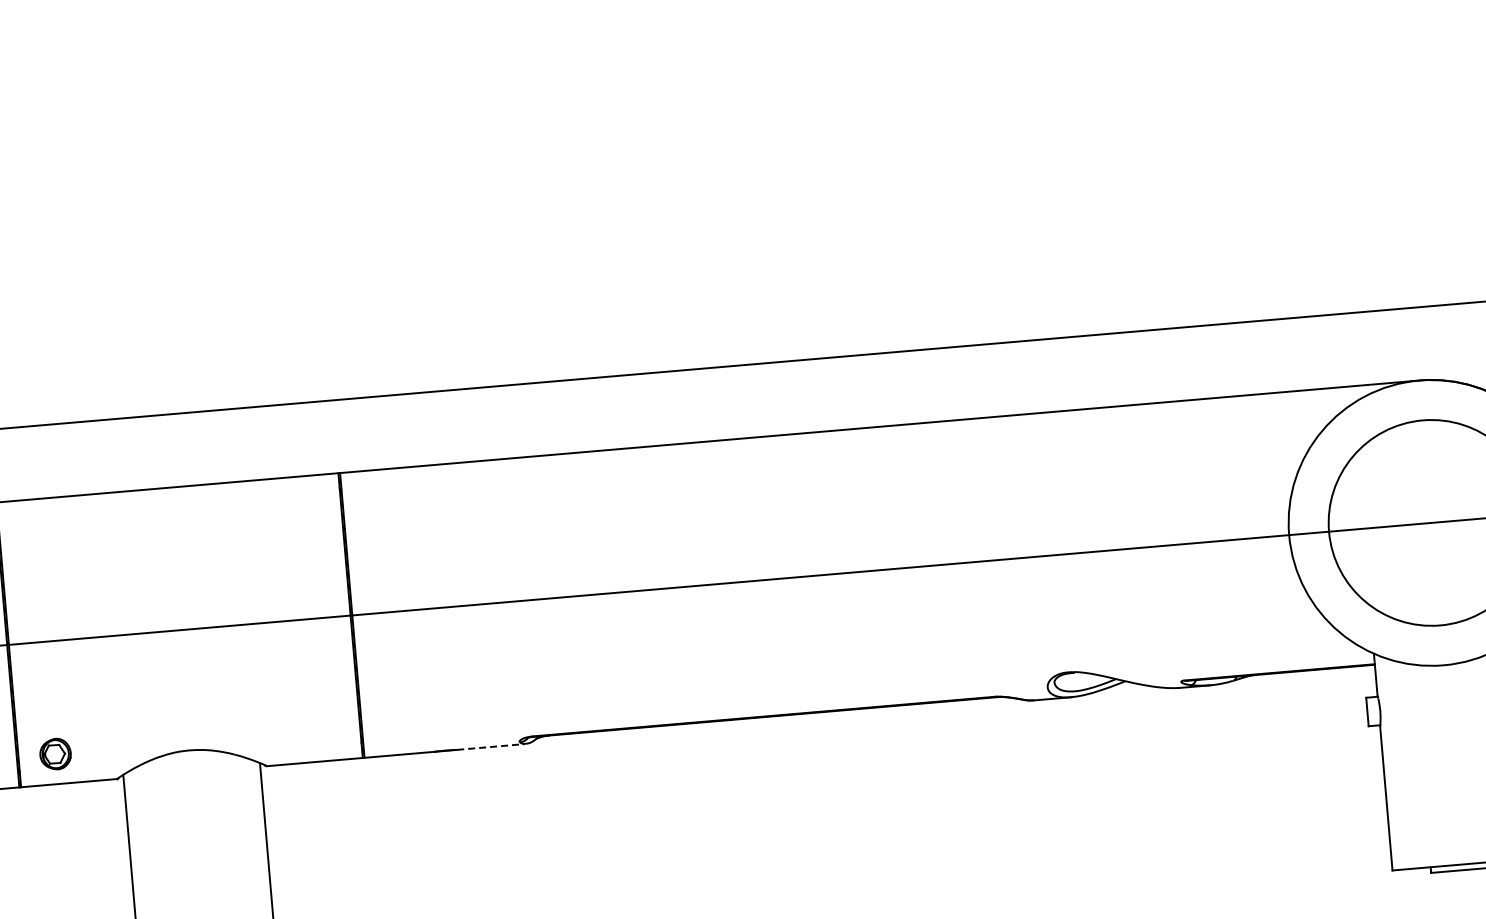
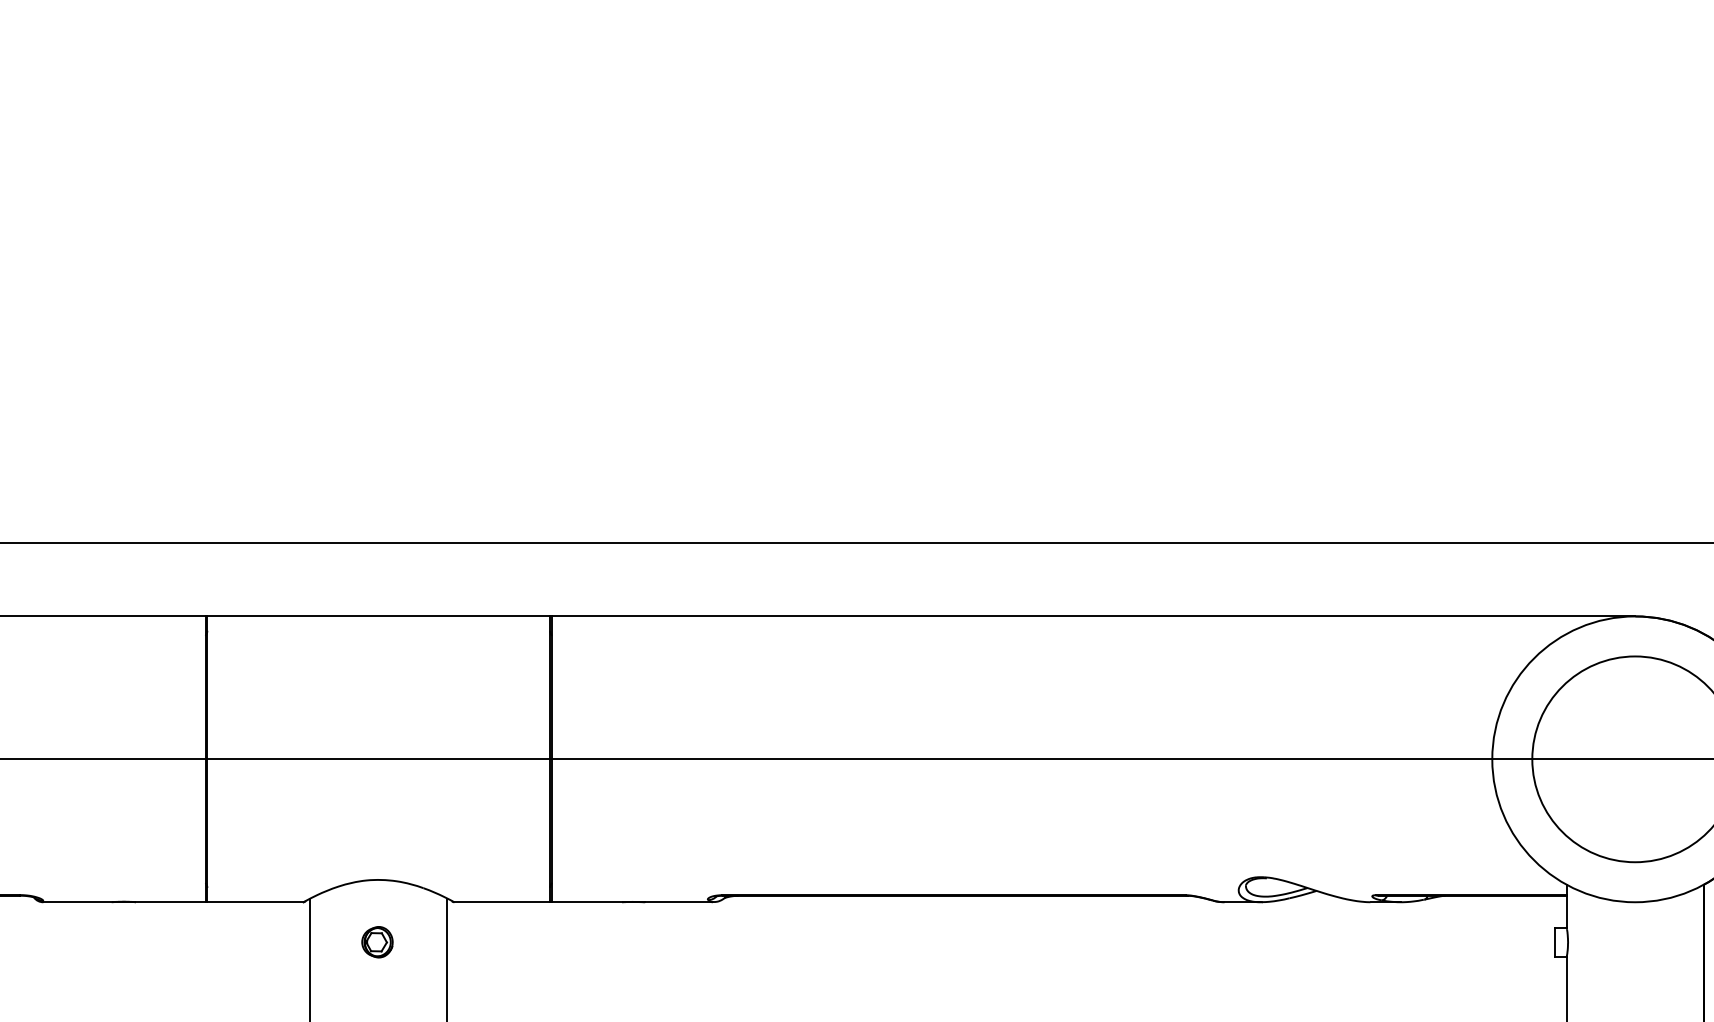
line: (491, 747) -> (679, 902), dashed -> solid
part: (55, 754) -> (377, 942), moved

